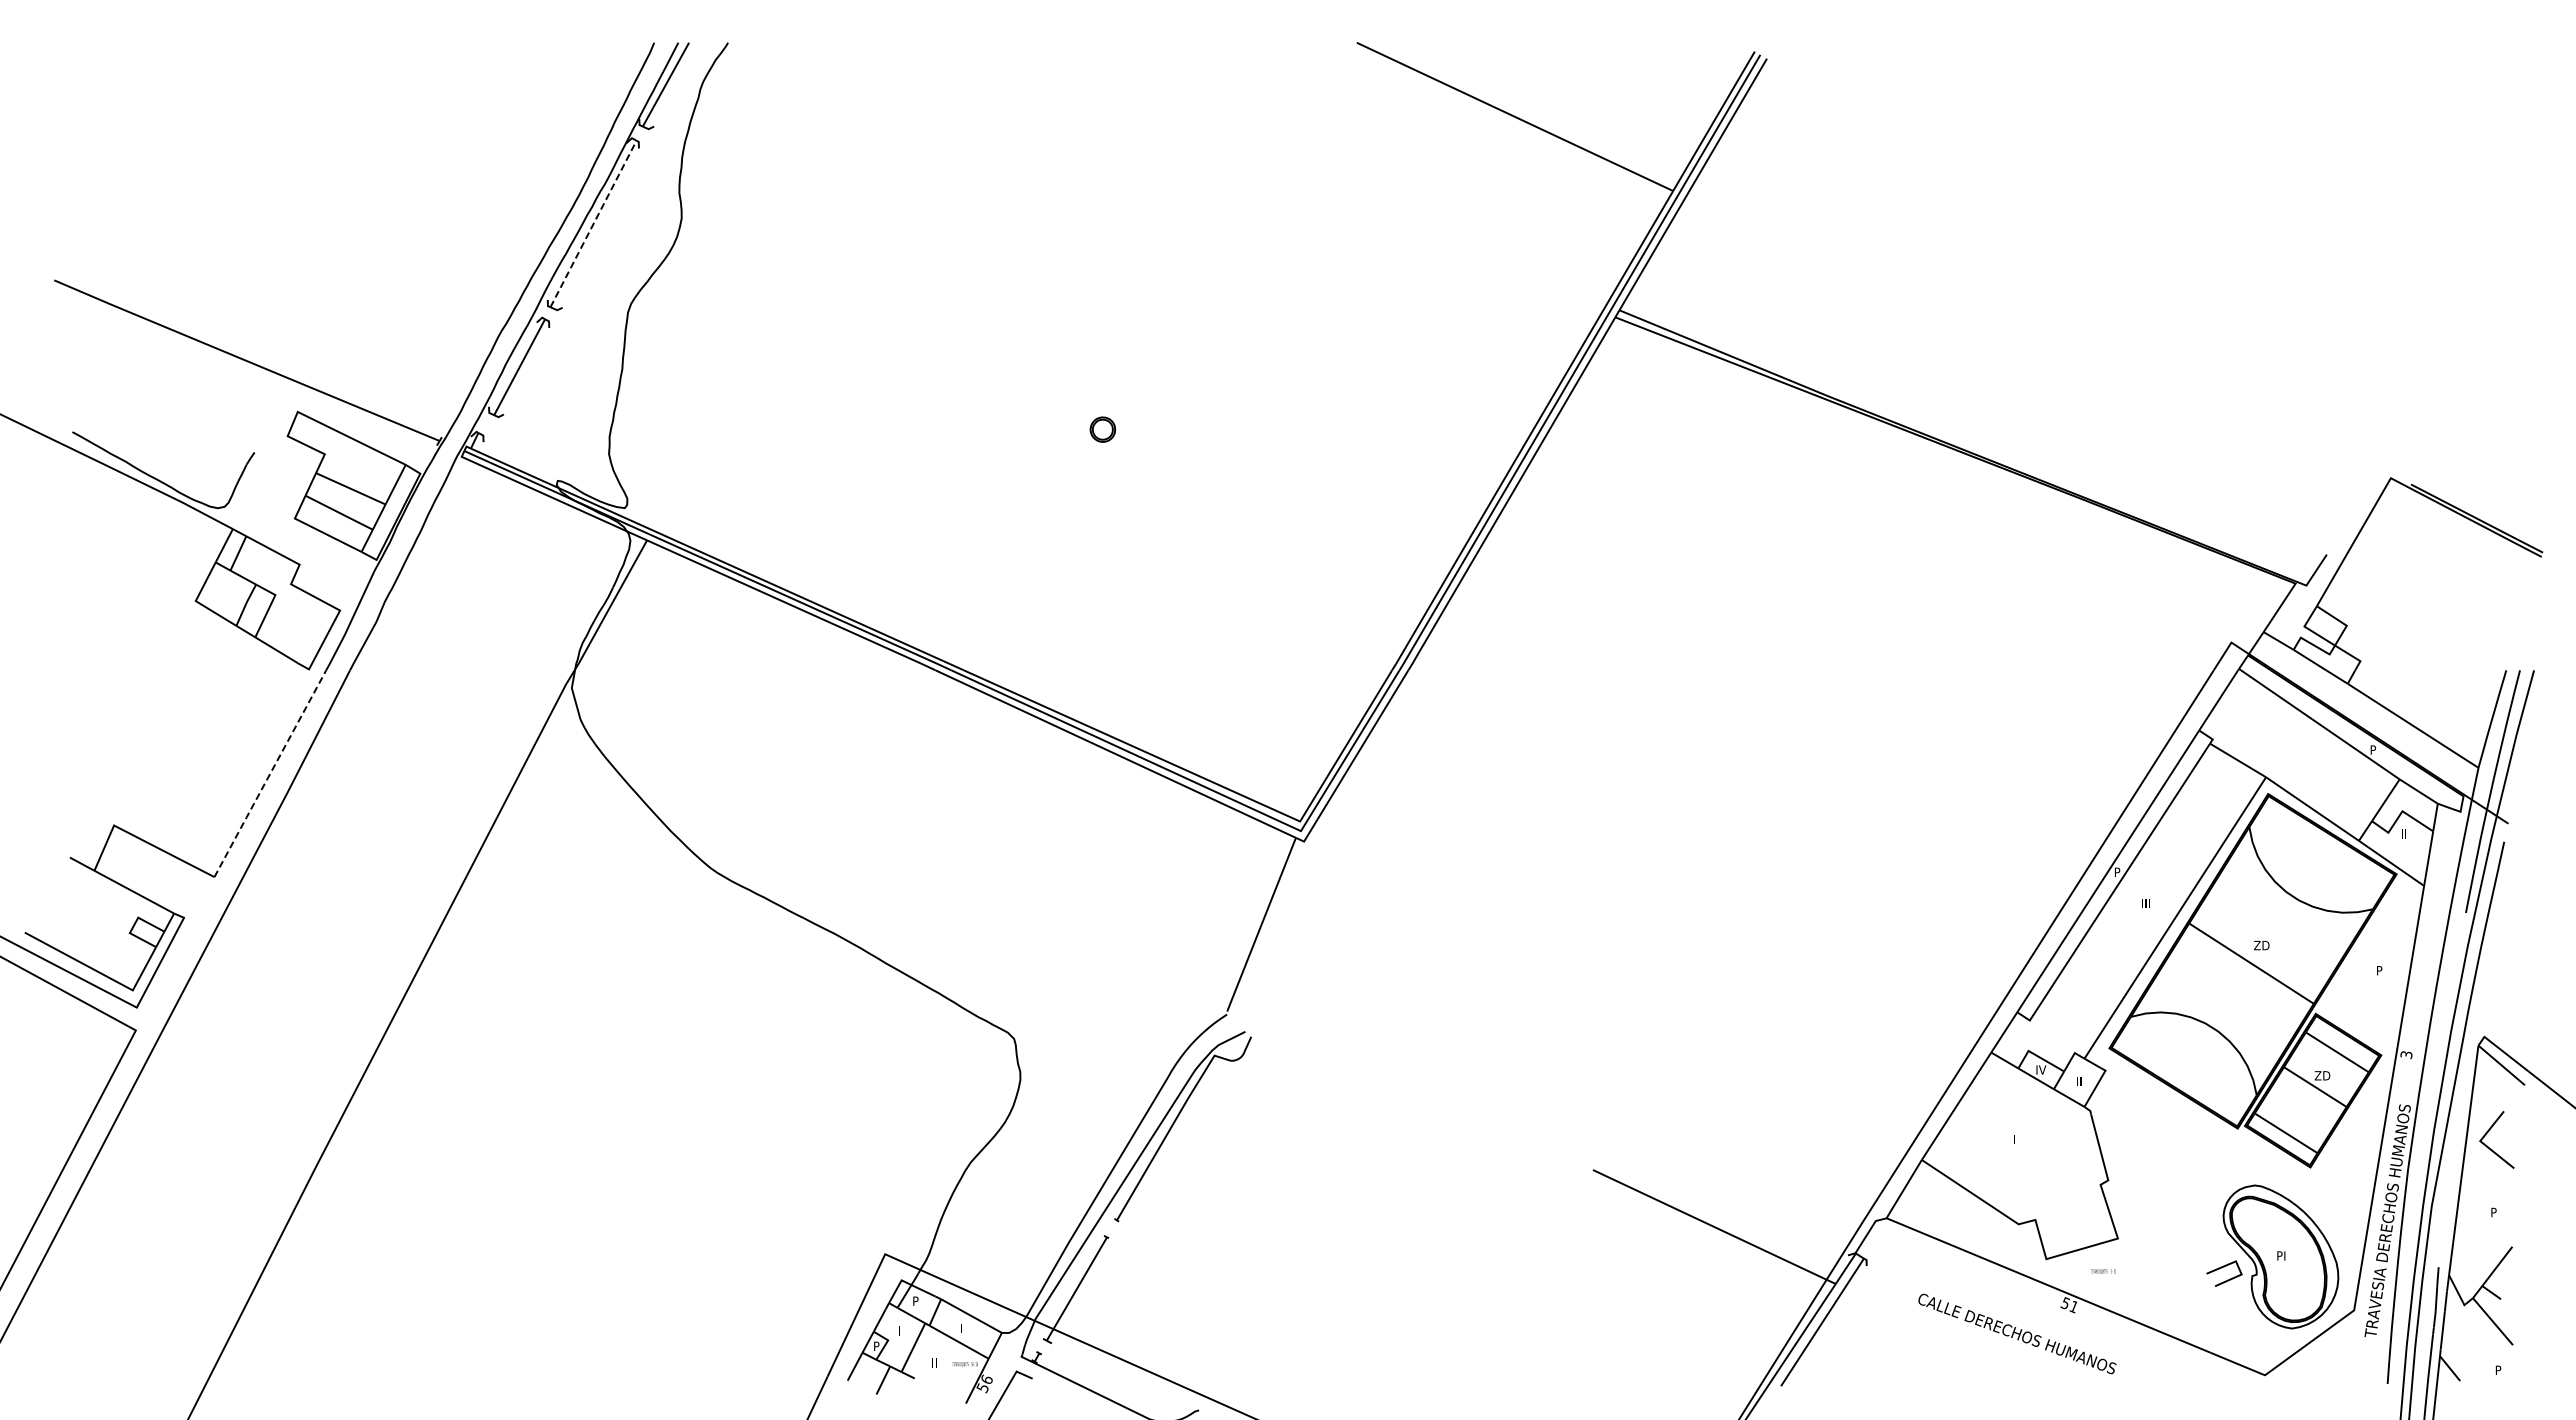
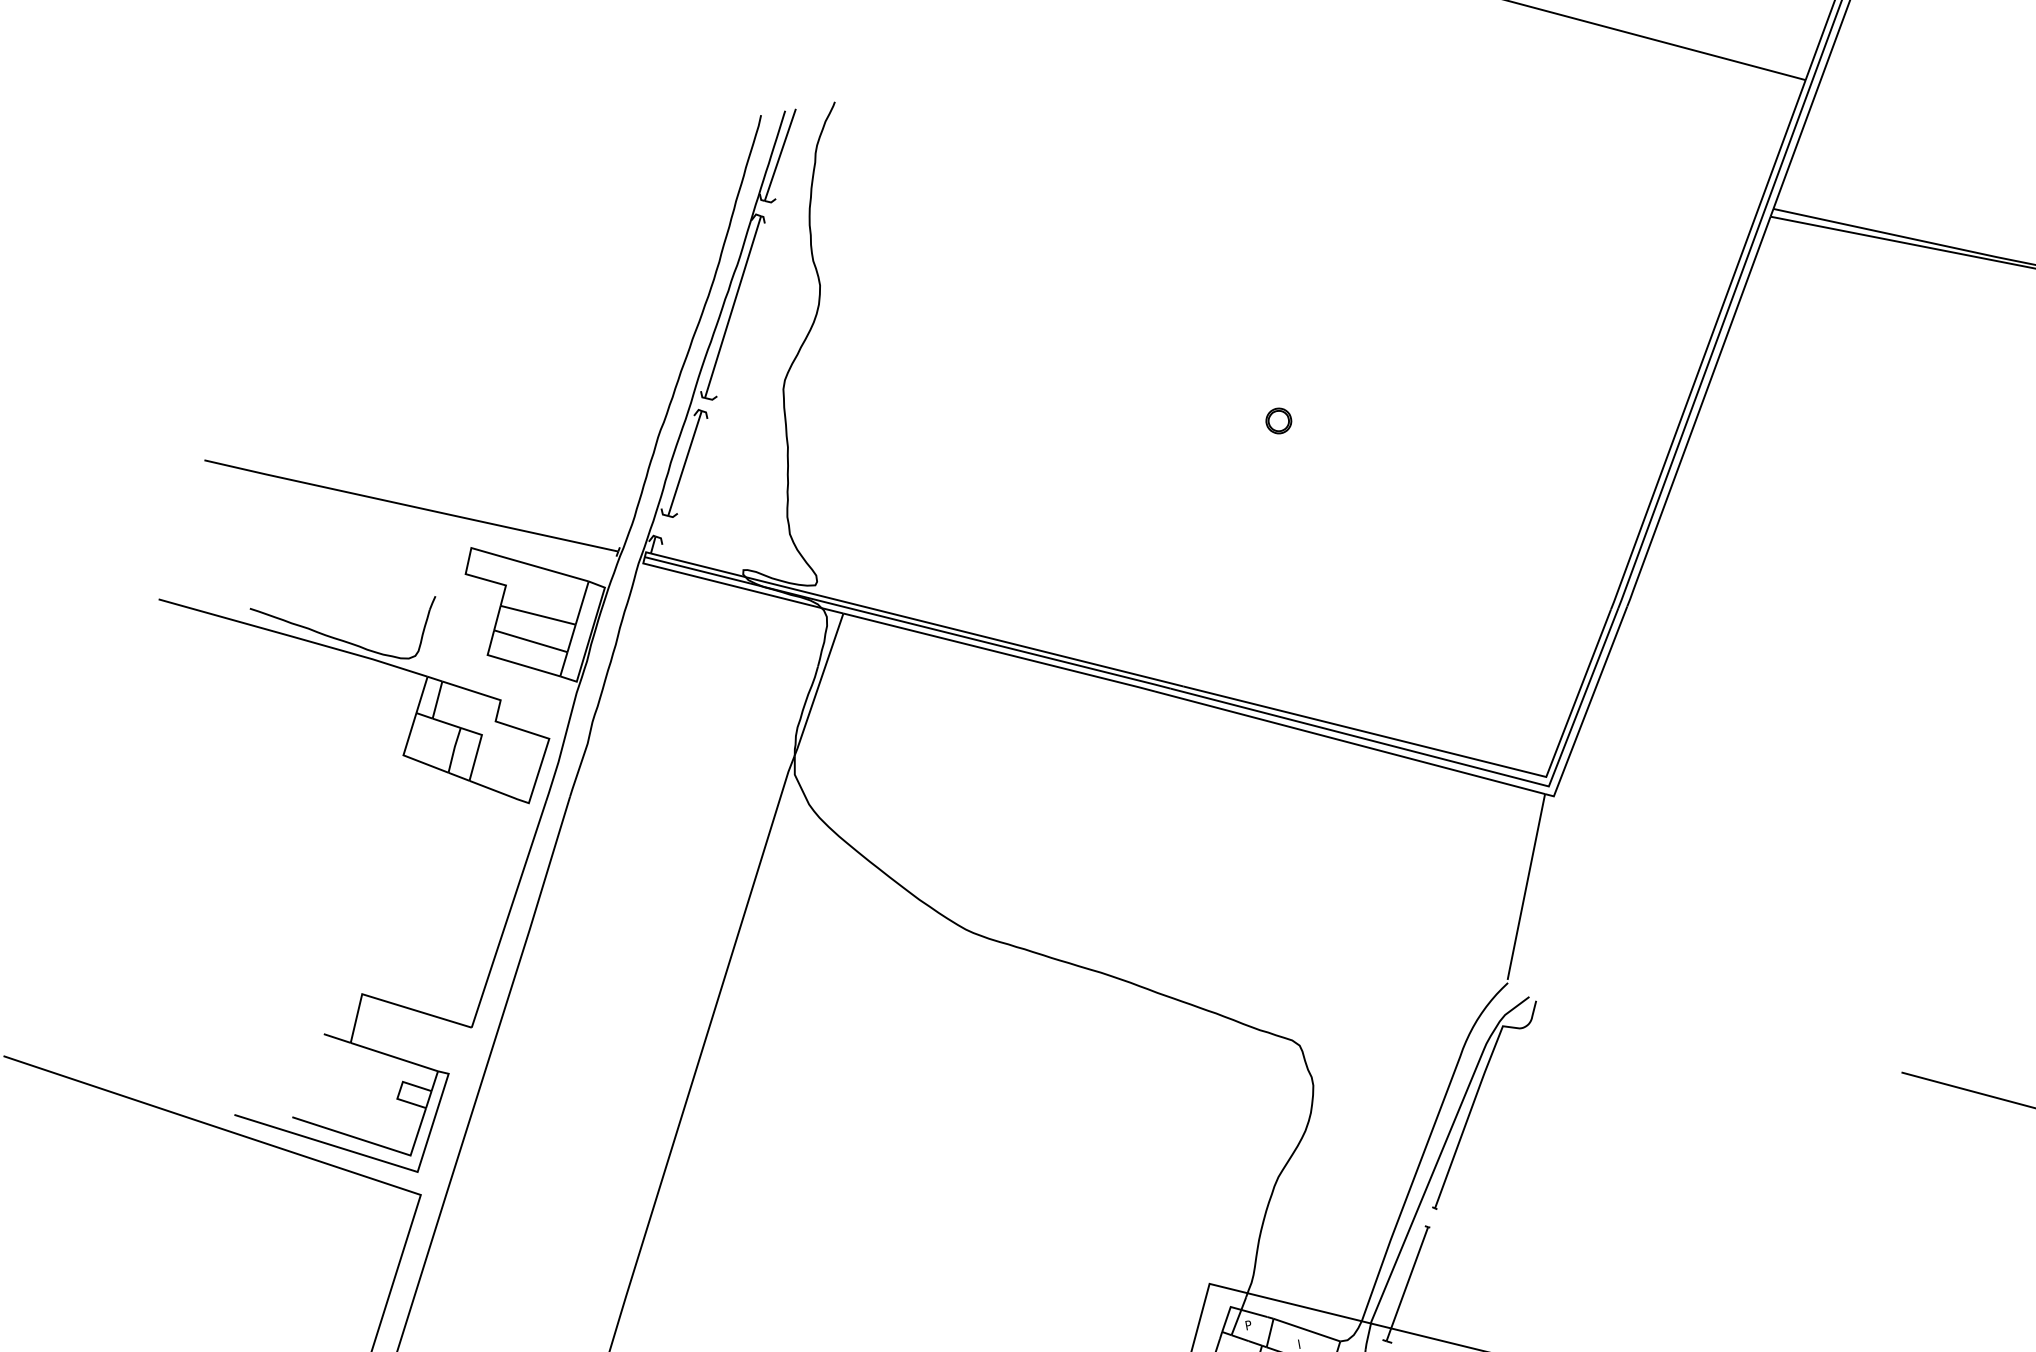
line: (593, 224) -> (733, 307), dashed -> solid
line: (270, 773) -> (509, 914), dashed -> solid

